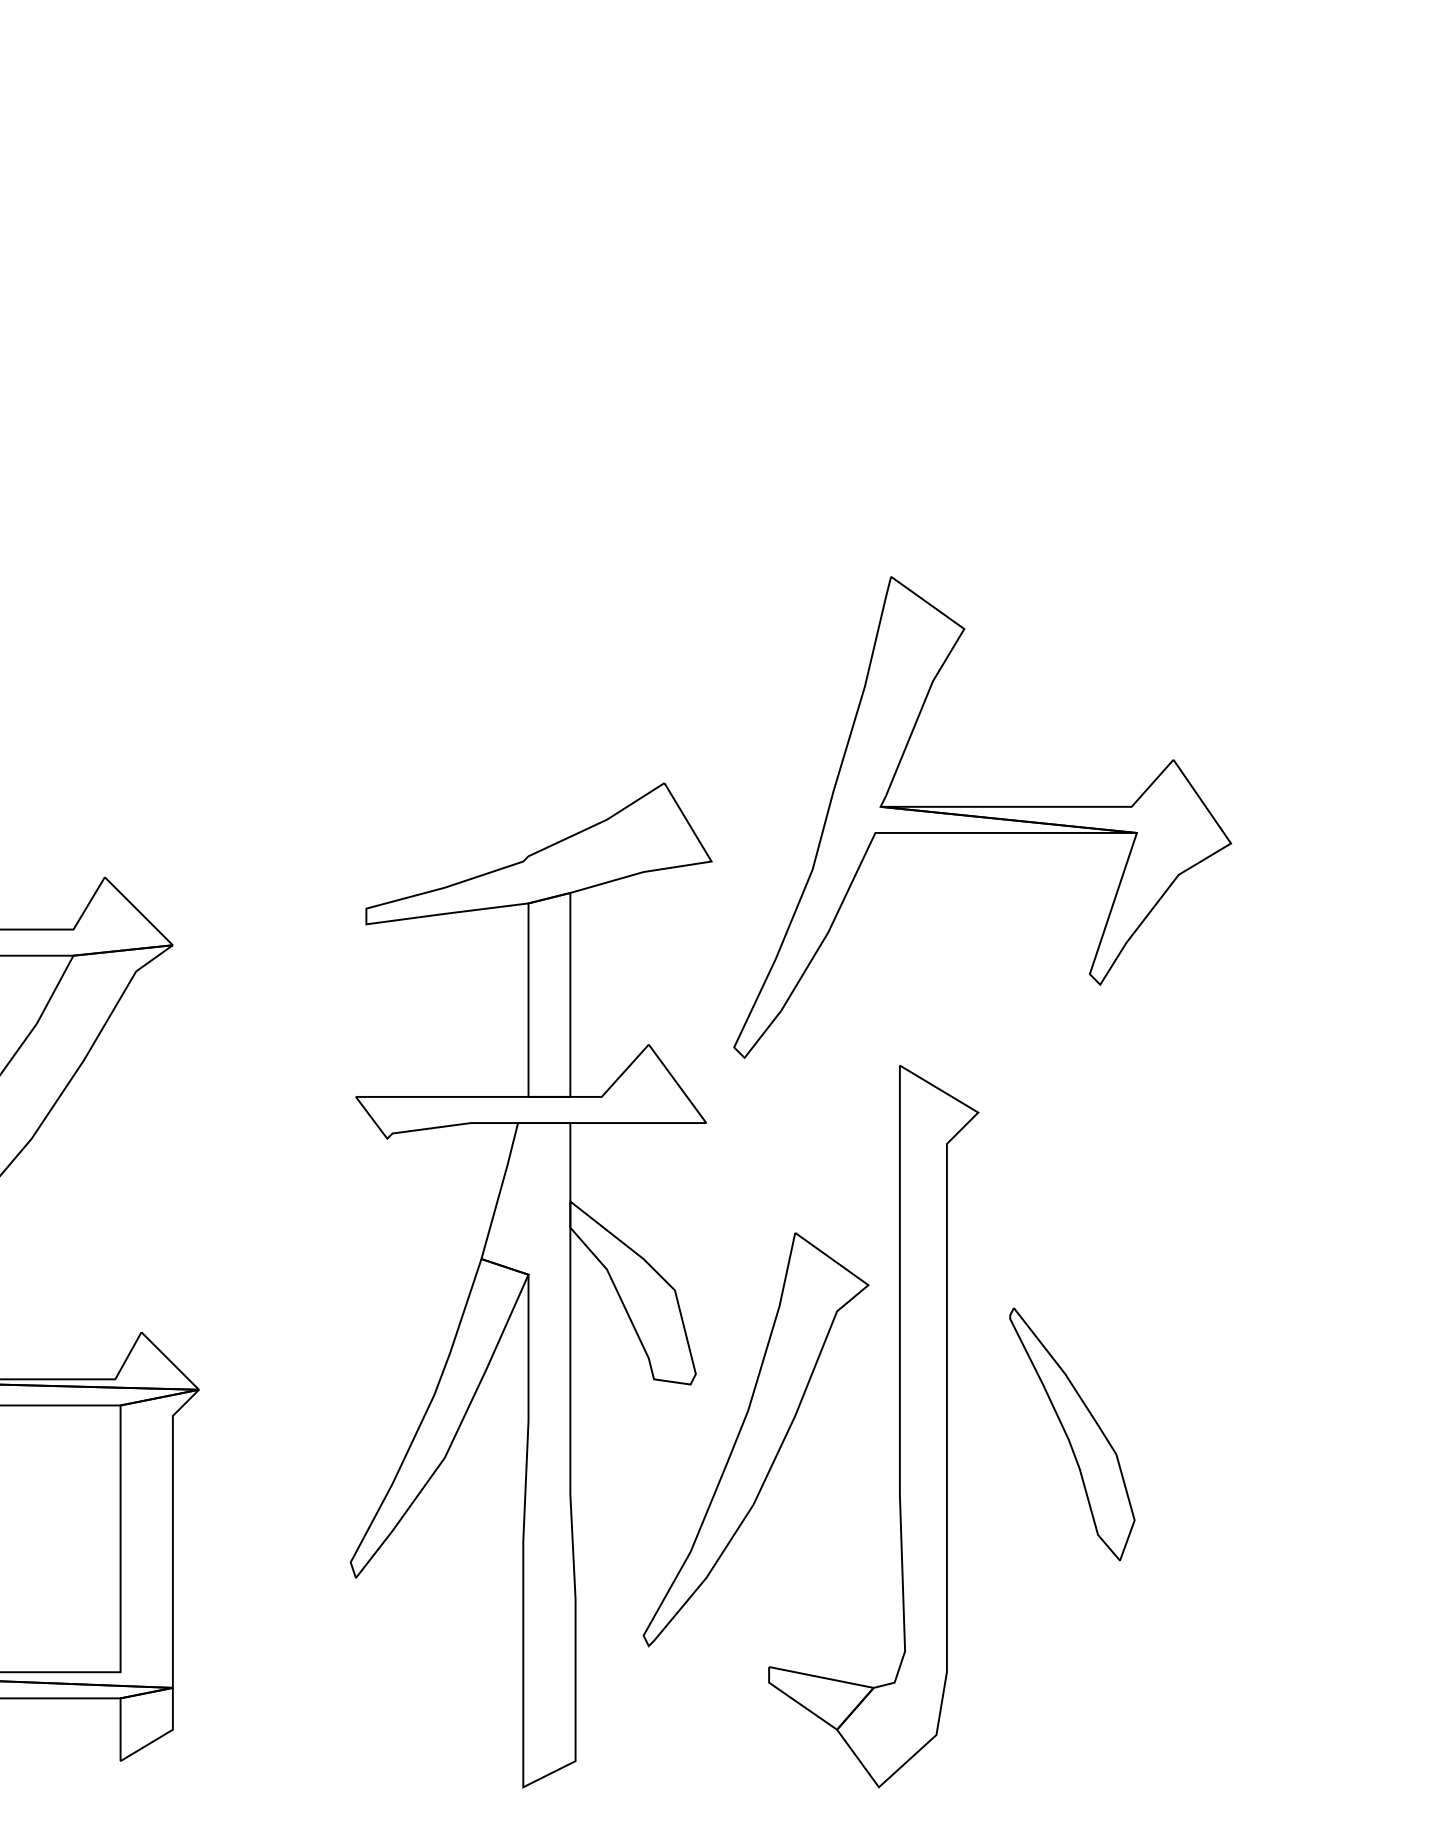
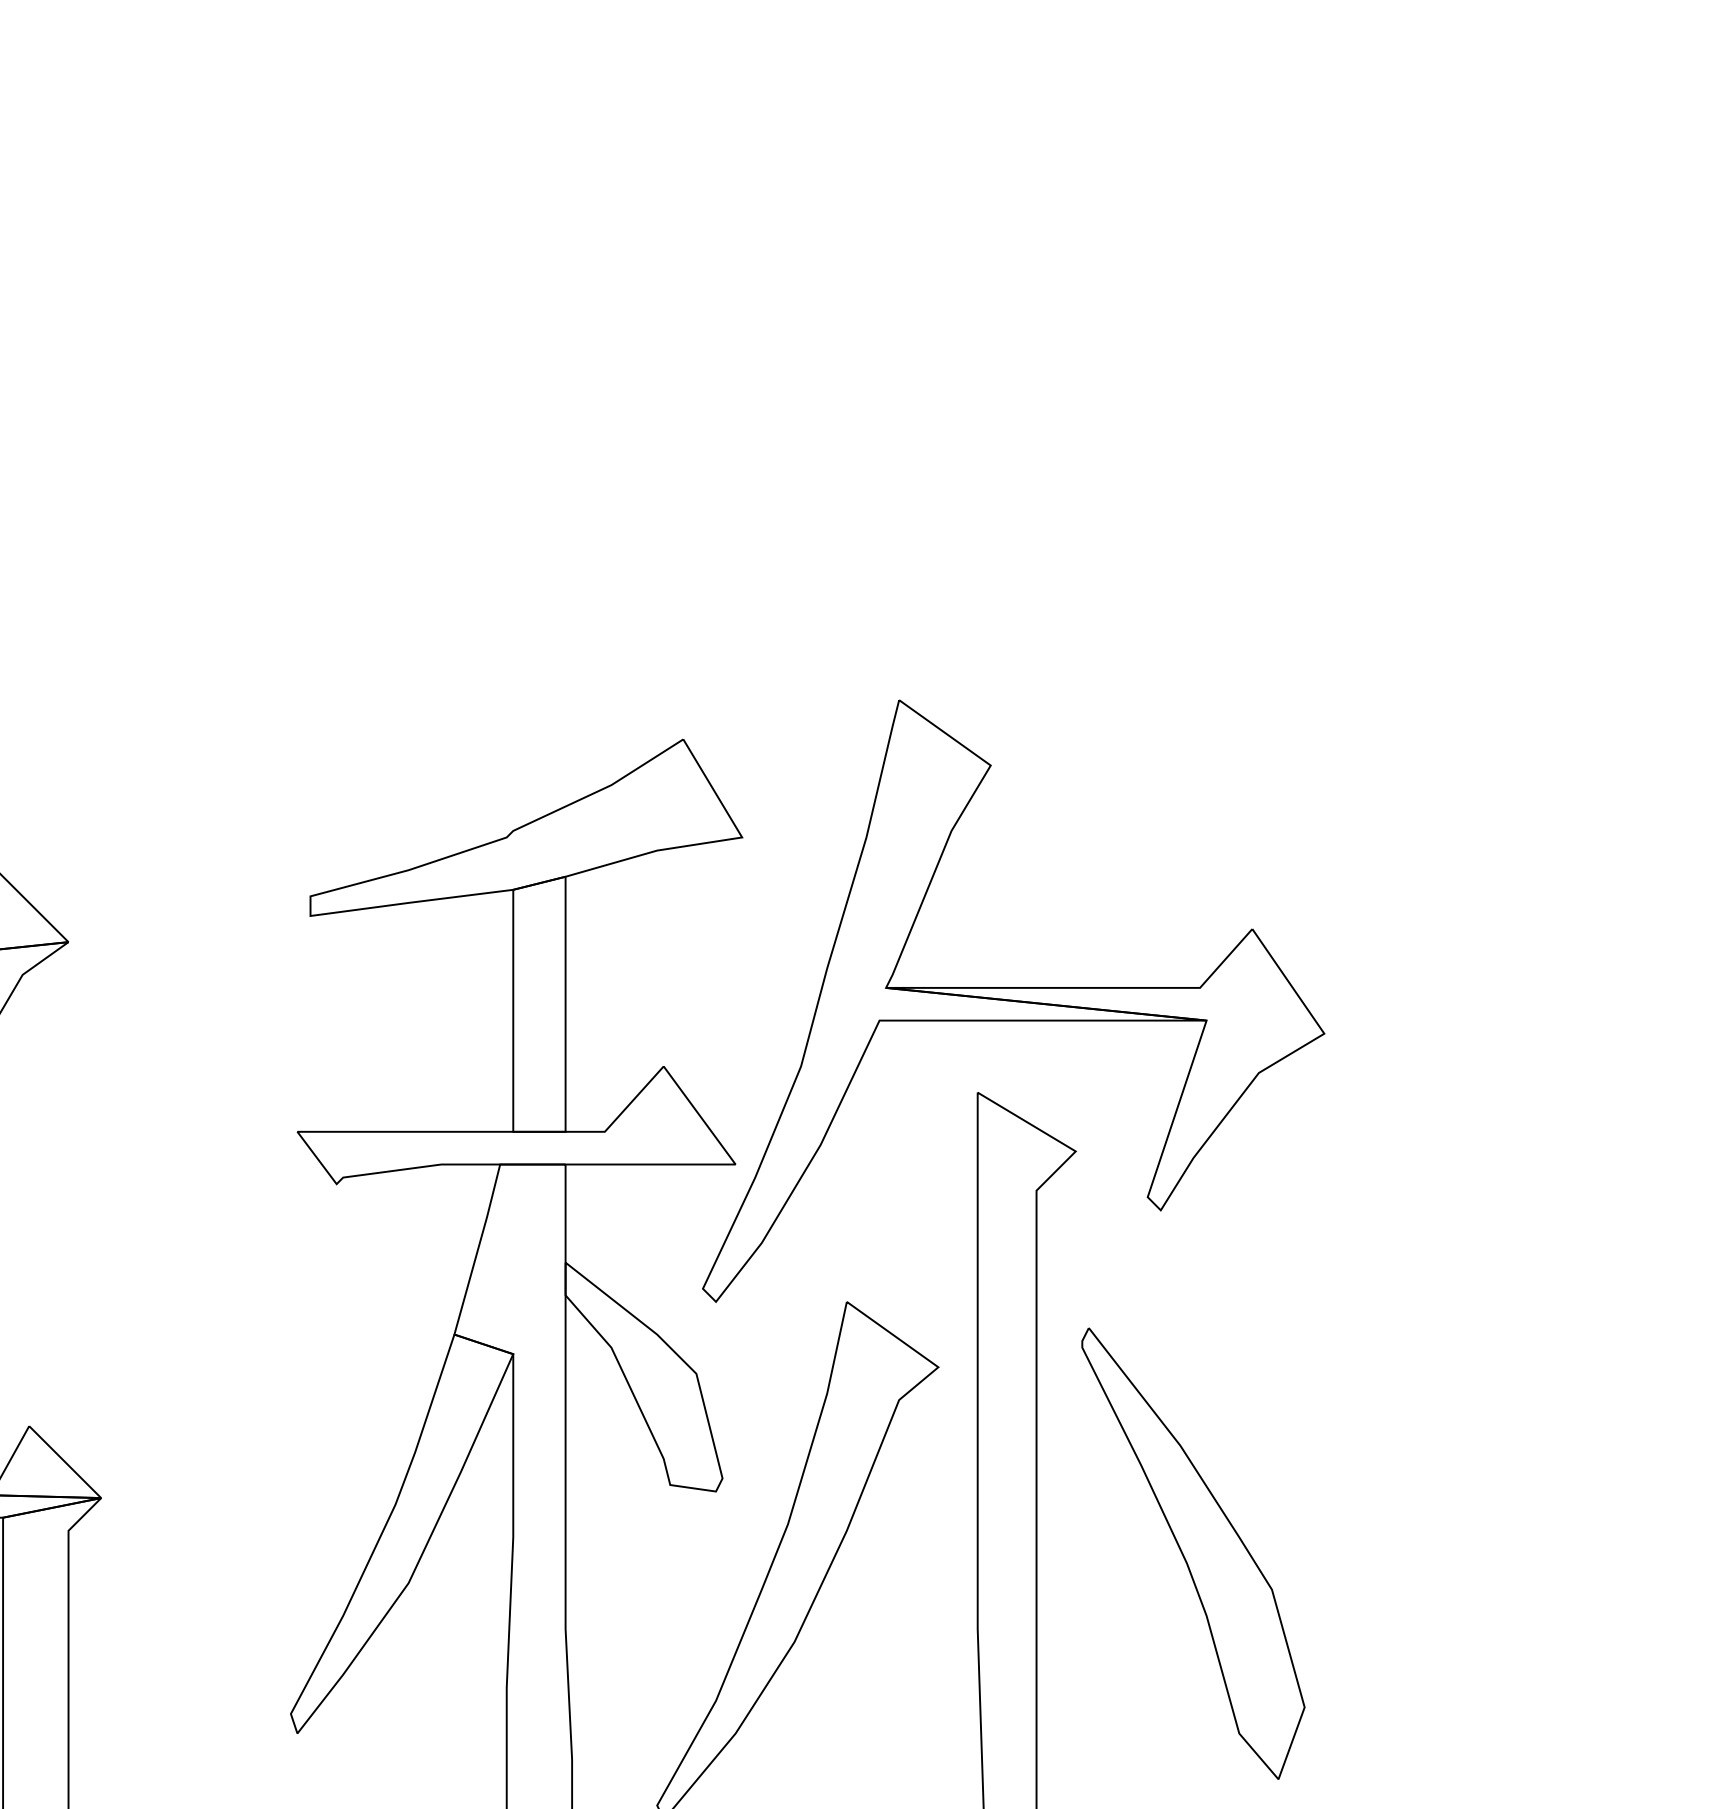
part: (982, 817) -> (1013, 1001), moved
part: (1072, 1434) -> (1193, 1553), size x1.43

